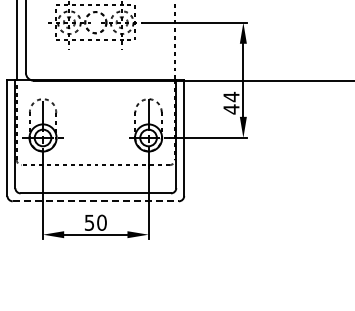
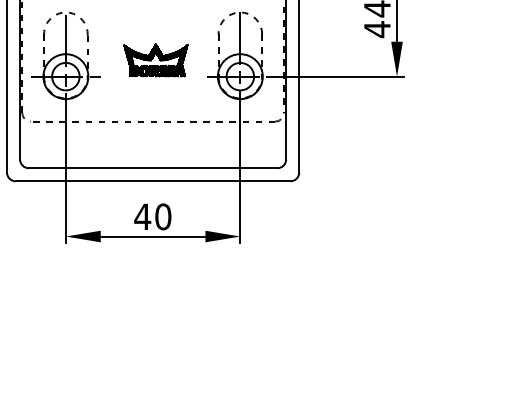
part: (97, 127) -> (155, 59), added
line: (96, 201) -> (154, 181), dashed -> solid
text: (89, 222) -> (142, 216), 50 -> 40

